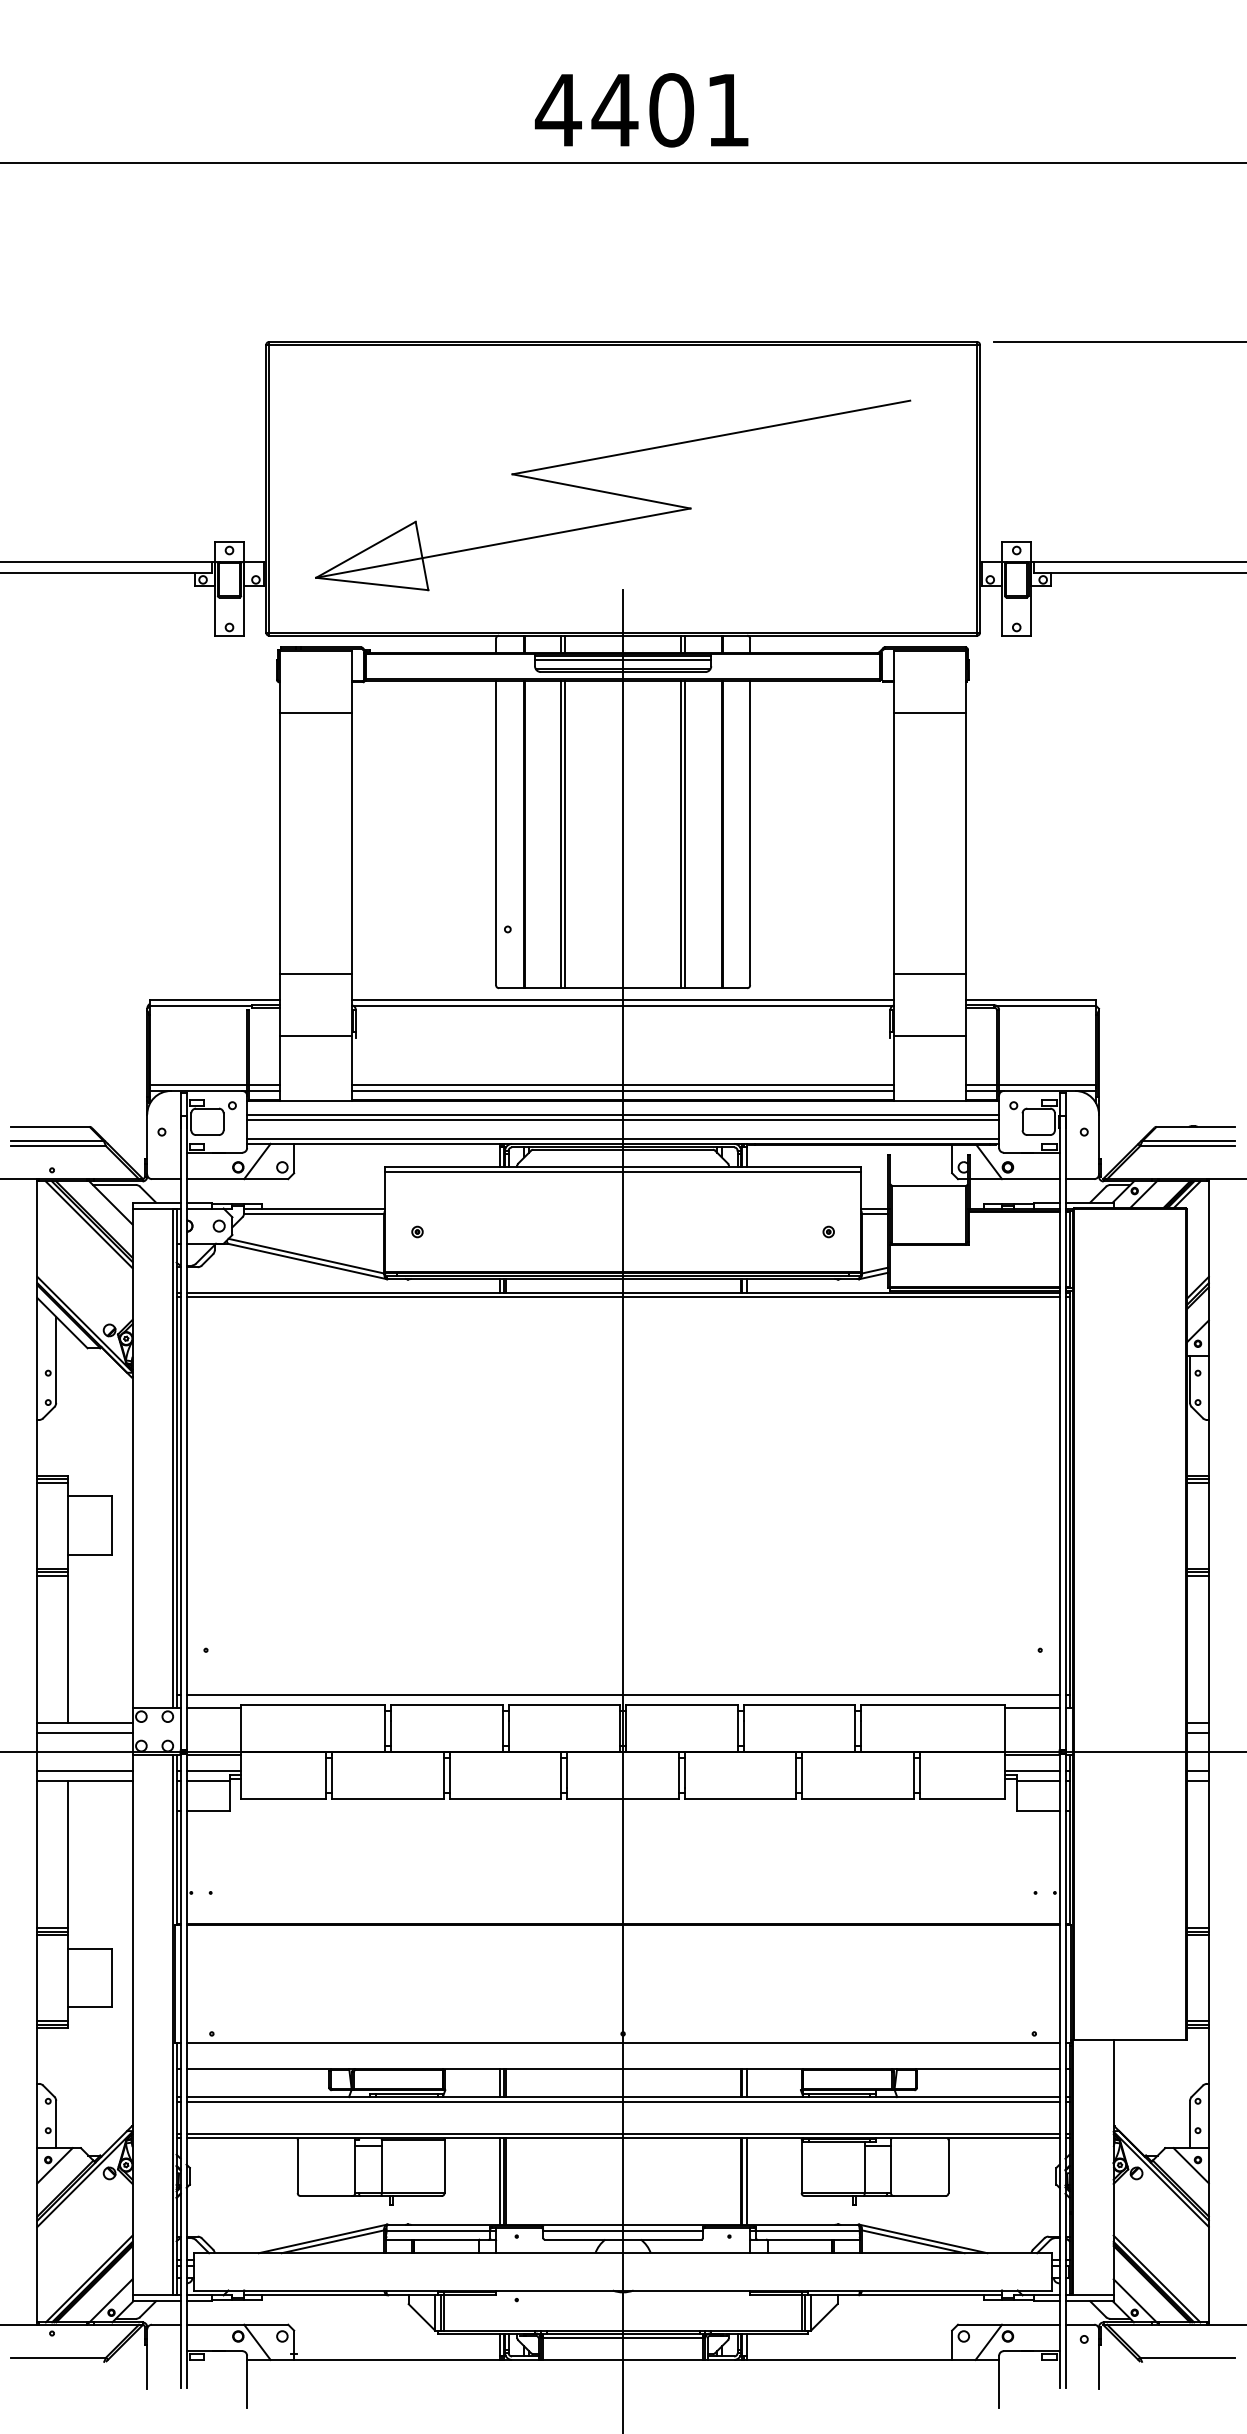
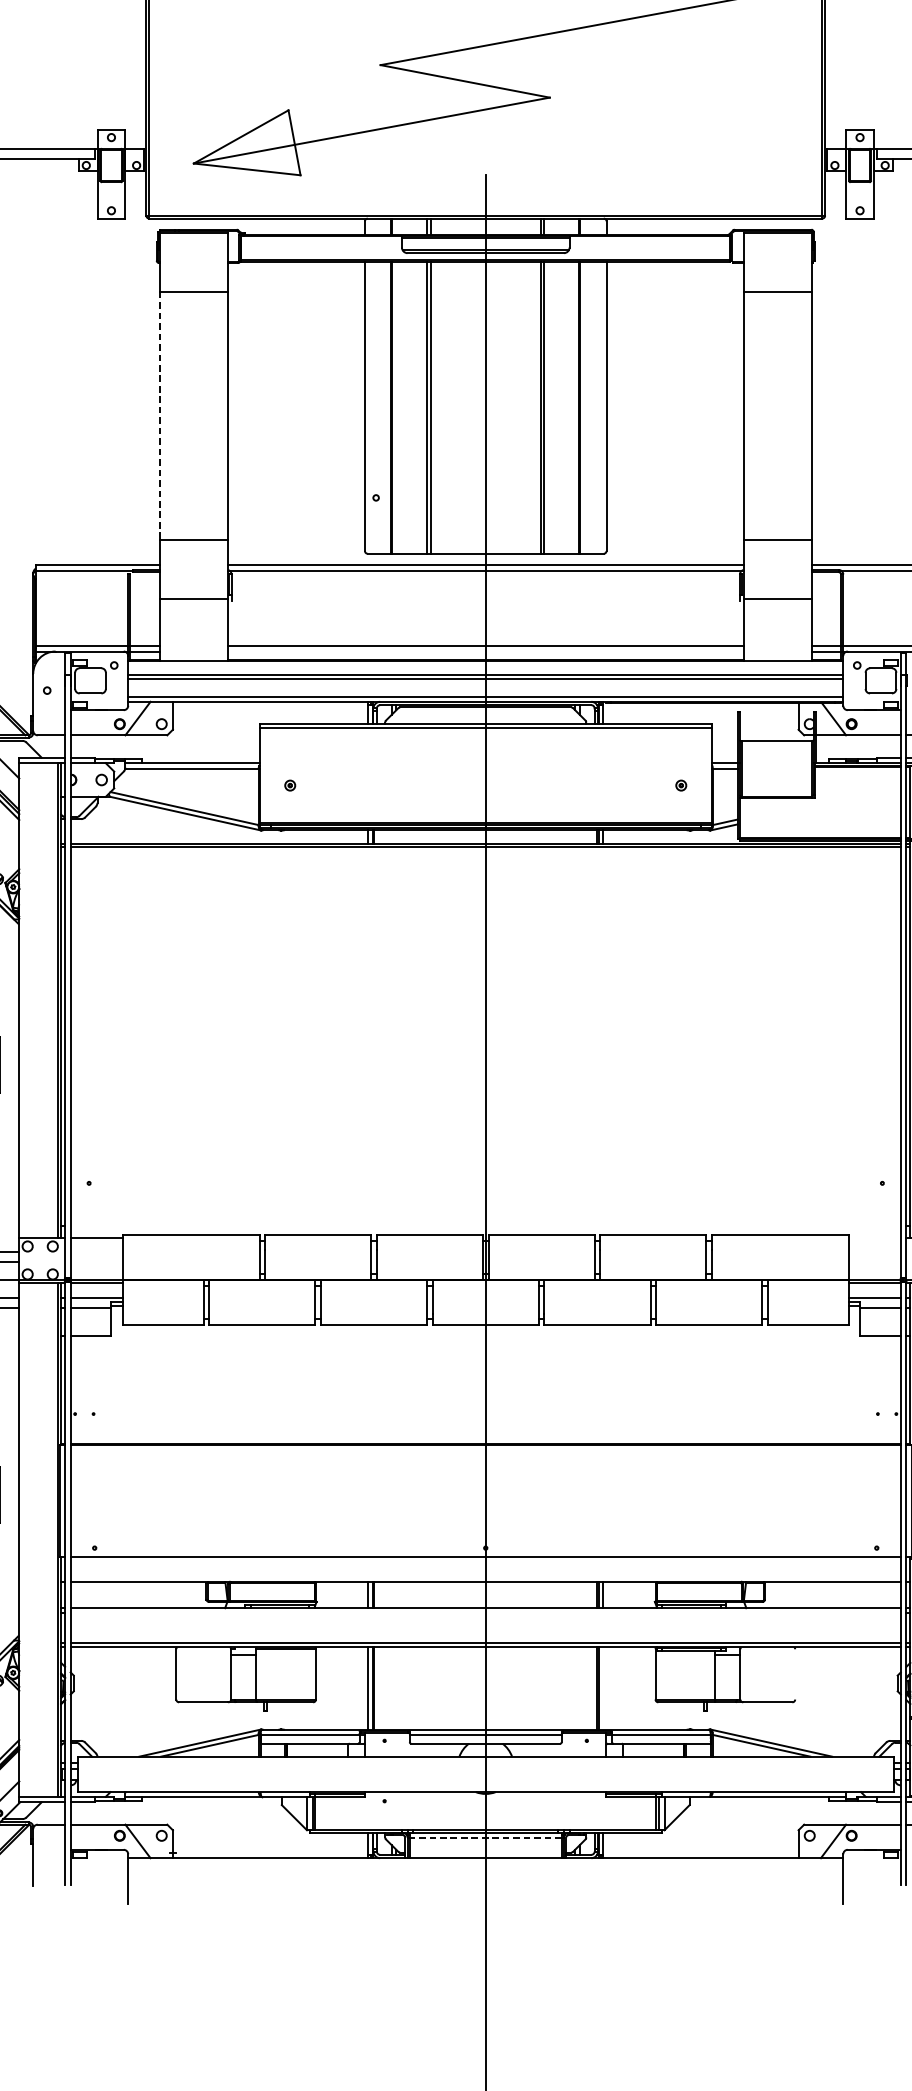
line: (623, 660) -> (486, 242), removed
line: (280, 843) -> (159, 416), solid -> dashed
line: (623, 1091) -> (486, 651), removed
line: (622, 1694) -> (485, 1225), removed
line: (1031, 1707) -> (874, 1237), removed
line: (622, 2101) -> (485, 1612), removed
line: (948, 2166) -> (795, 1674), removed
line: (746, 2181) -> (603, 1688), removed
line: (623, 2338) -> (486, 1837), solid -> dashed

